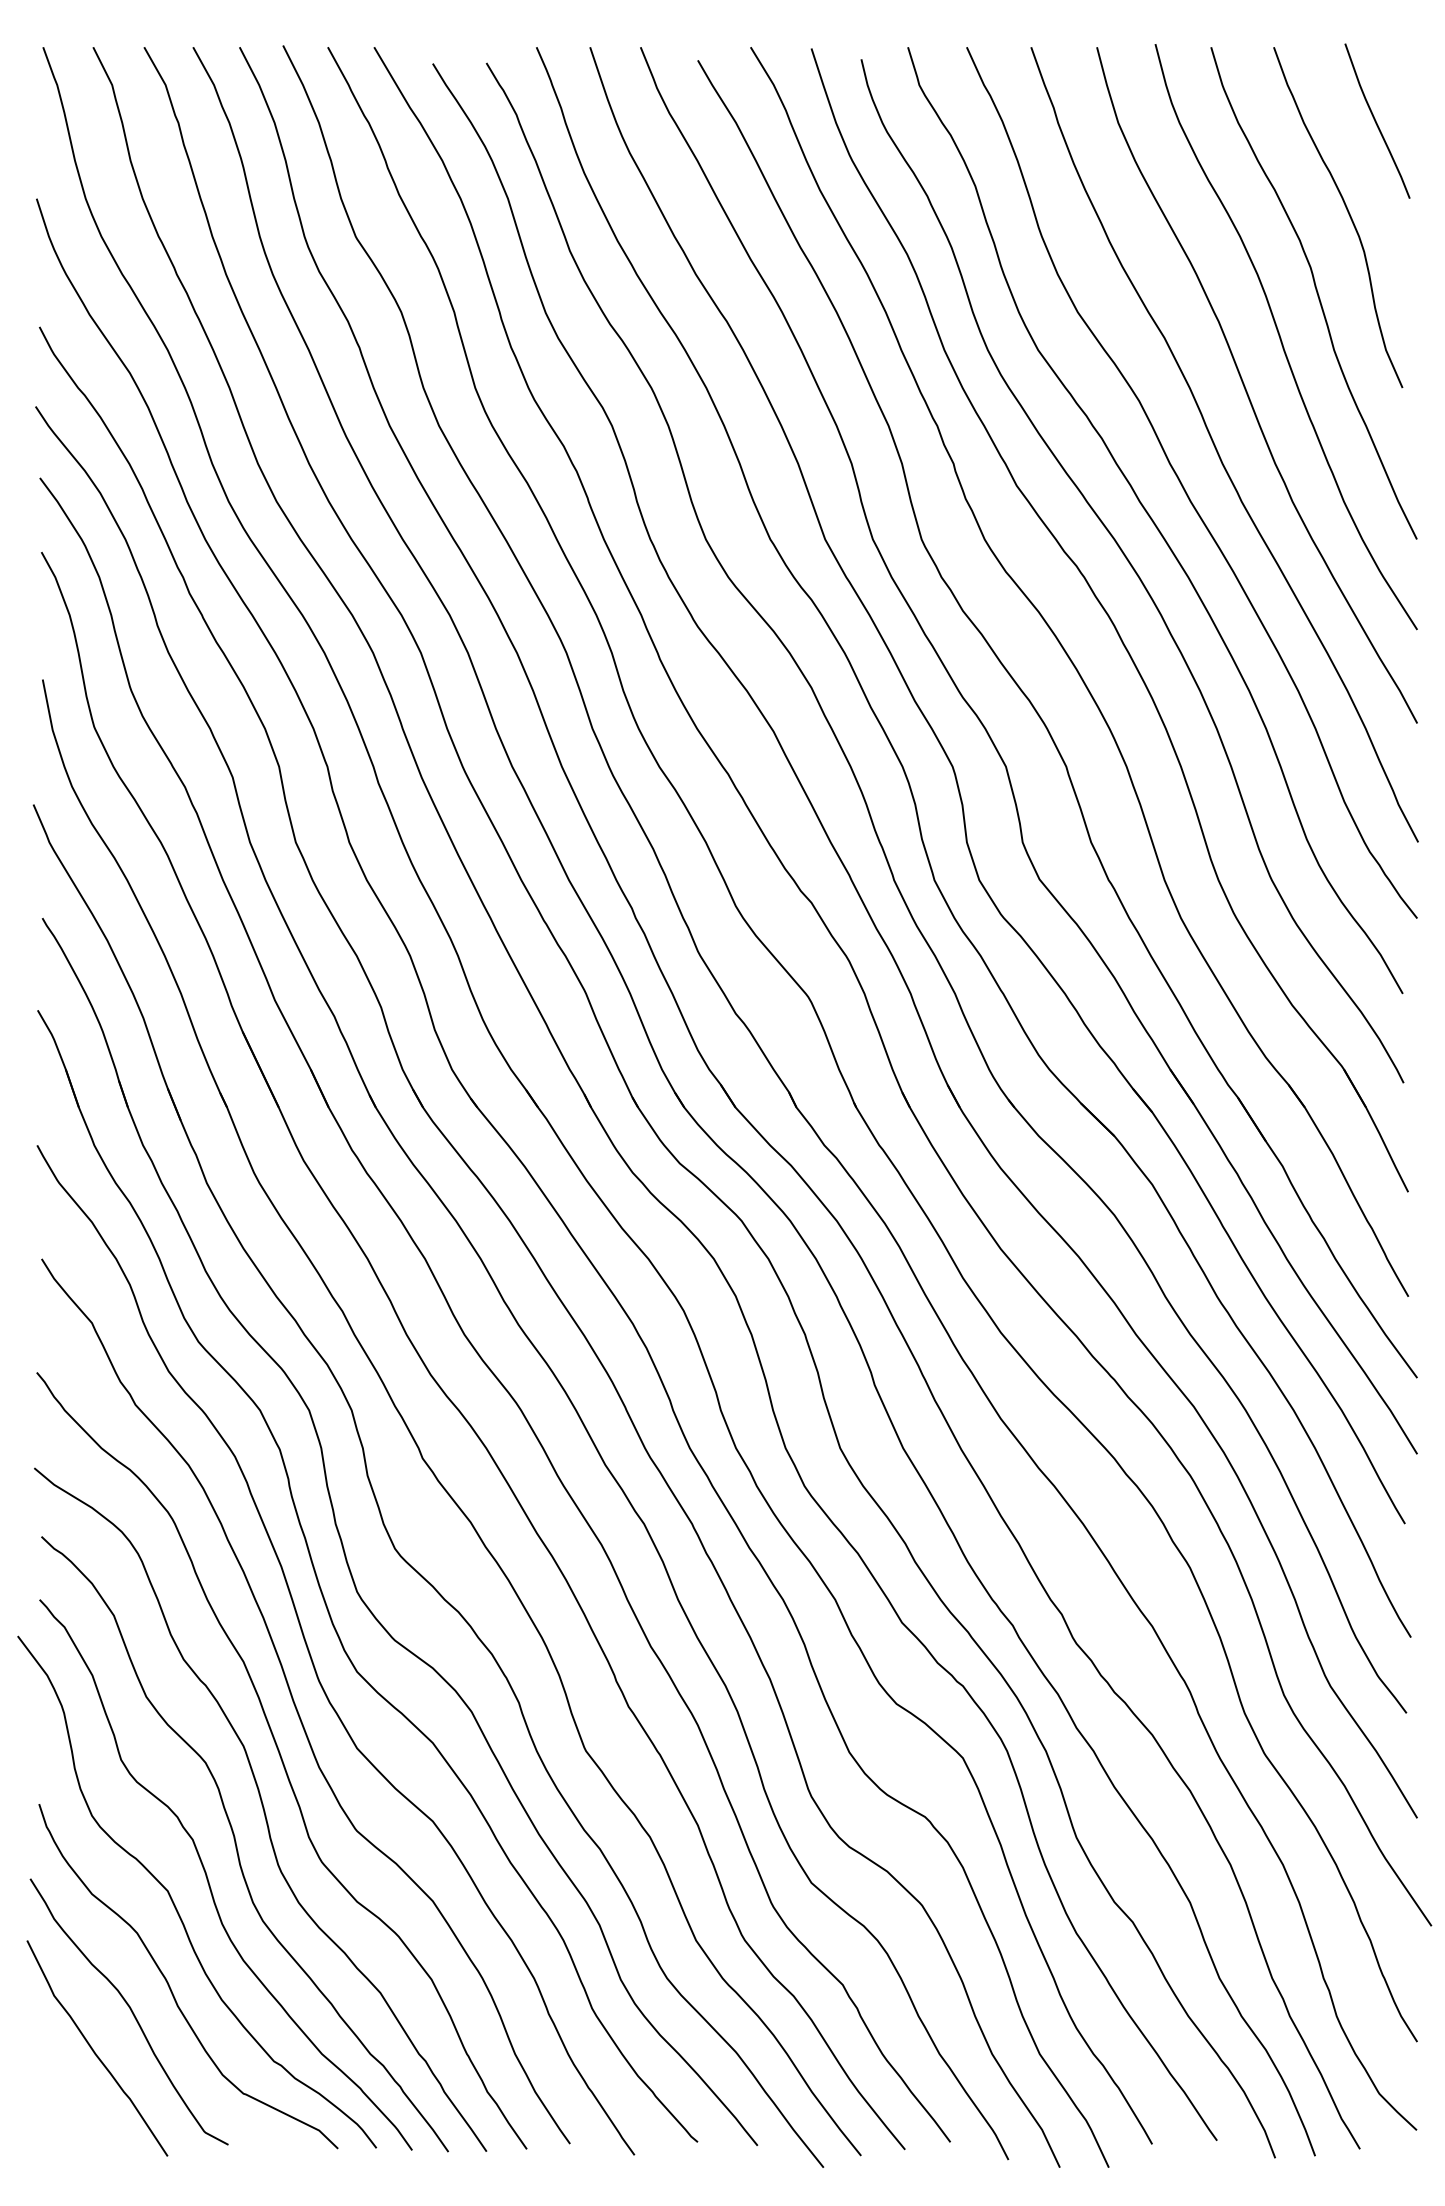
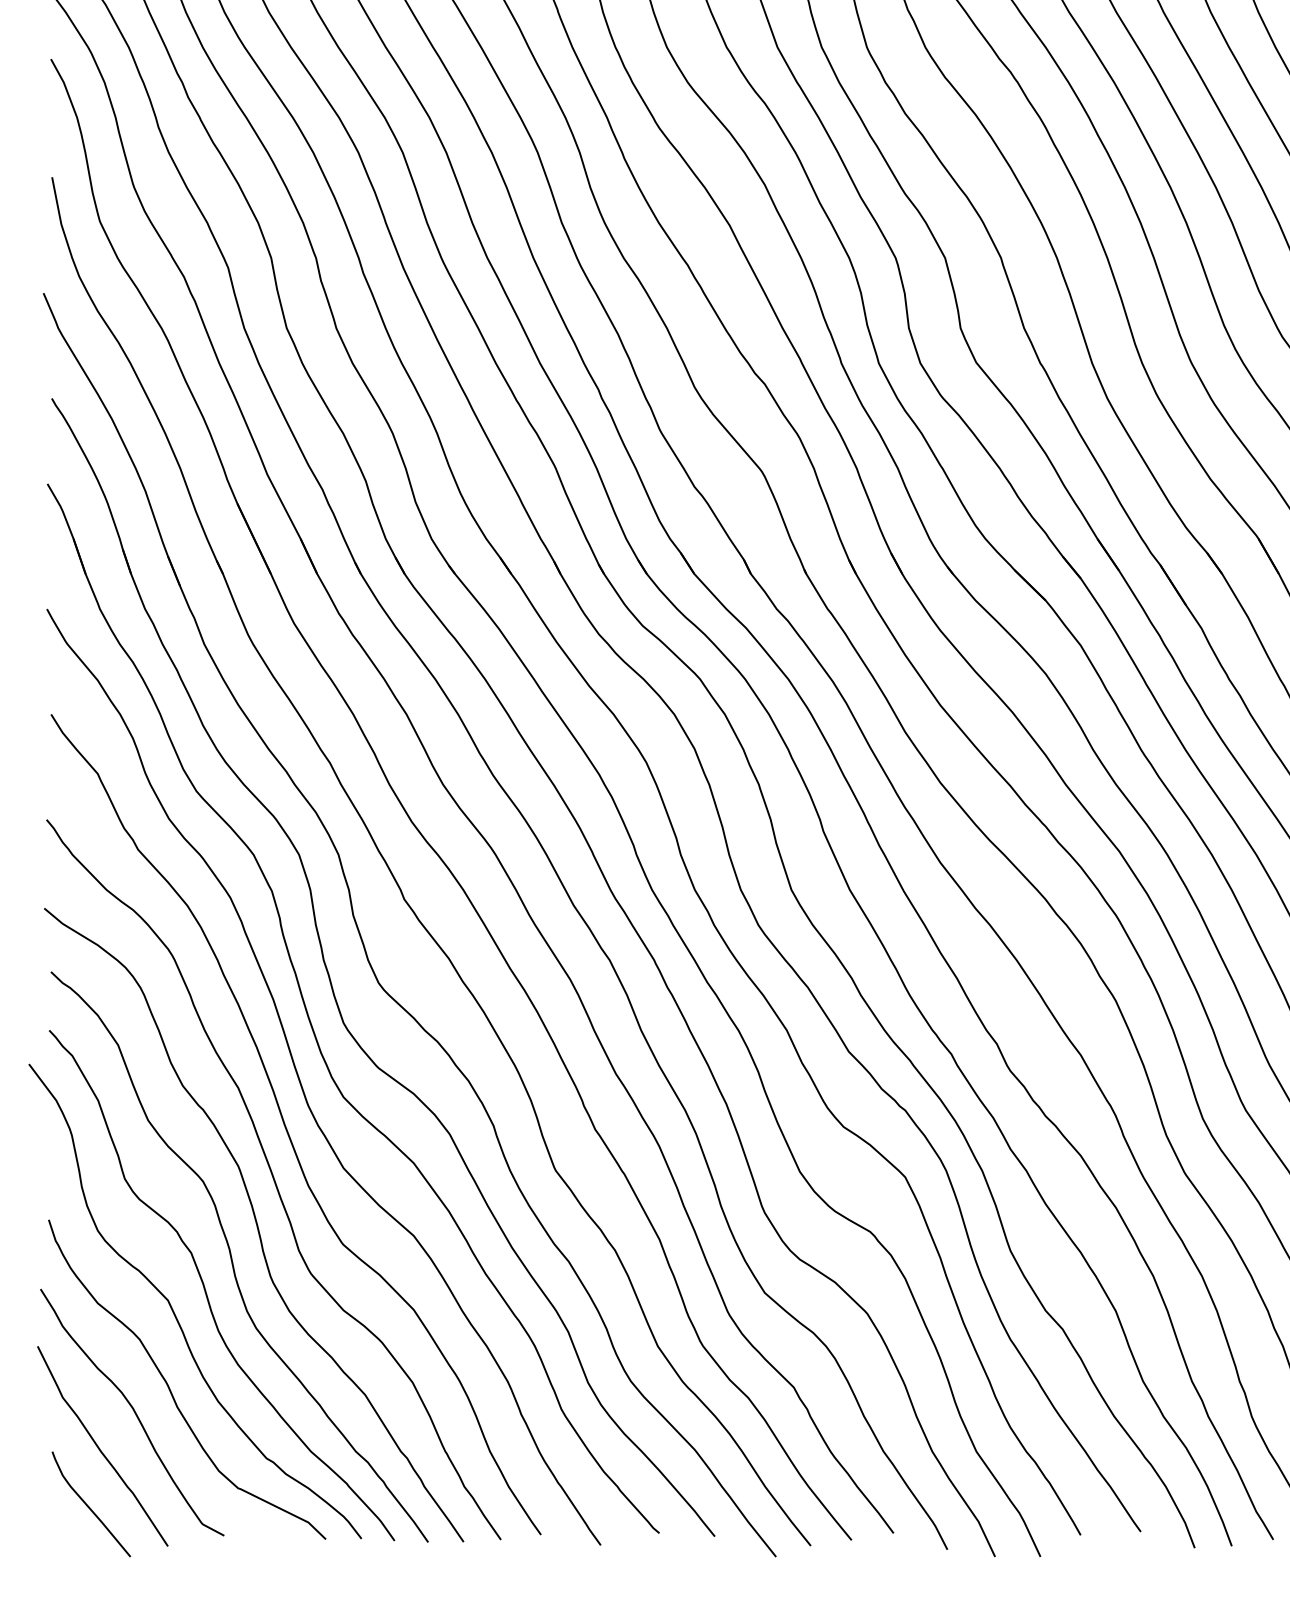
curve: (82, 2112) -> (88, 1505), added

